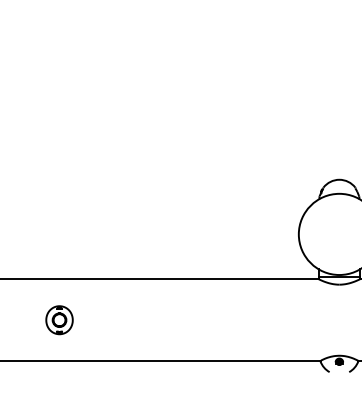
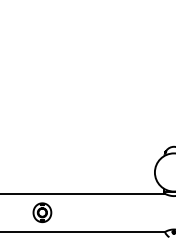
part: (59, 319) -> (42, 212), size x1.43

